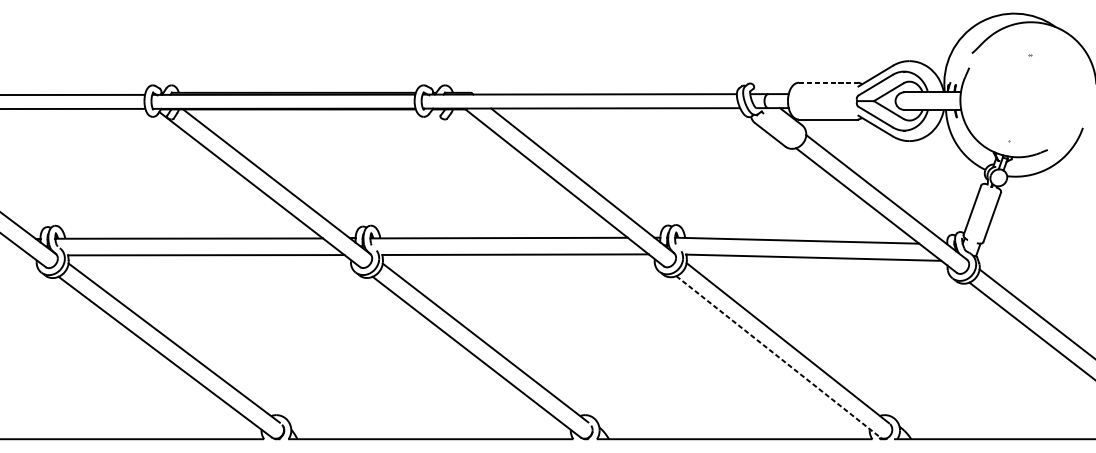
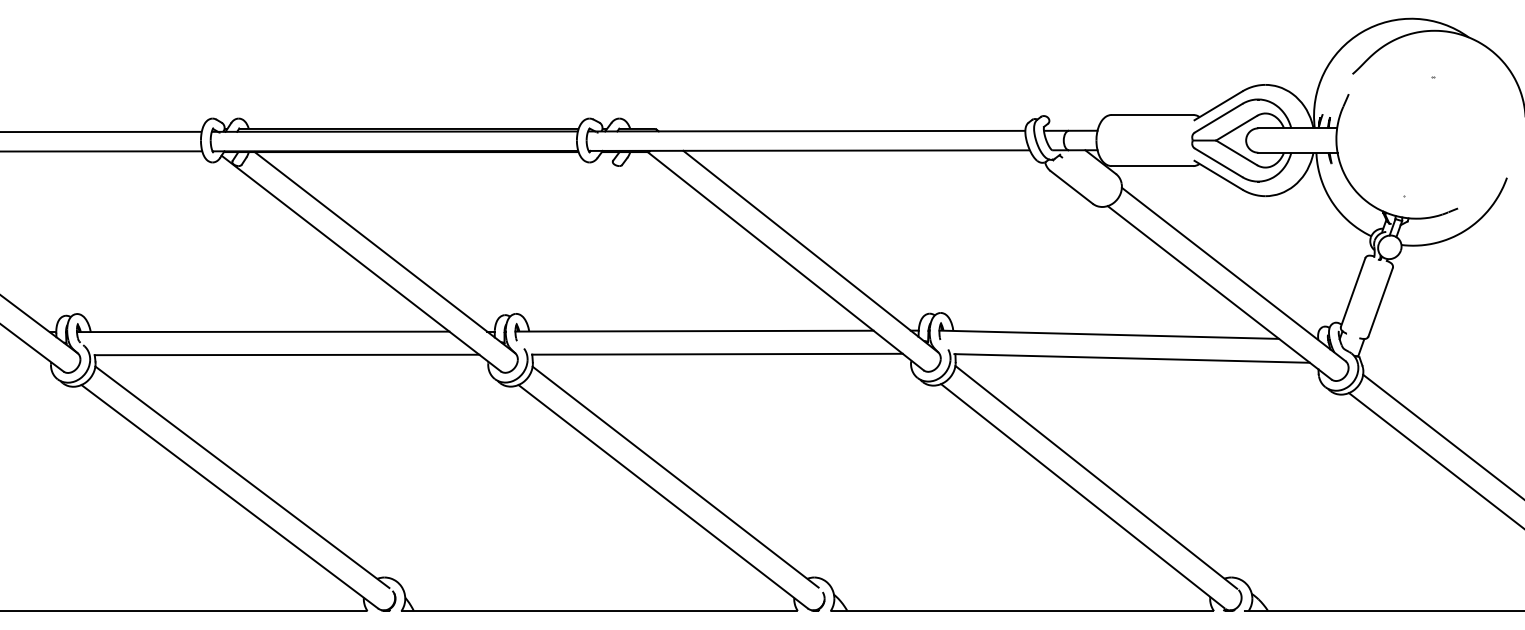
line: (828, 82) -> (1152, 114), dashed -> solid
line: (777, 356) -> (1082, 496), dashed -> solid

